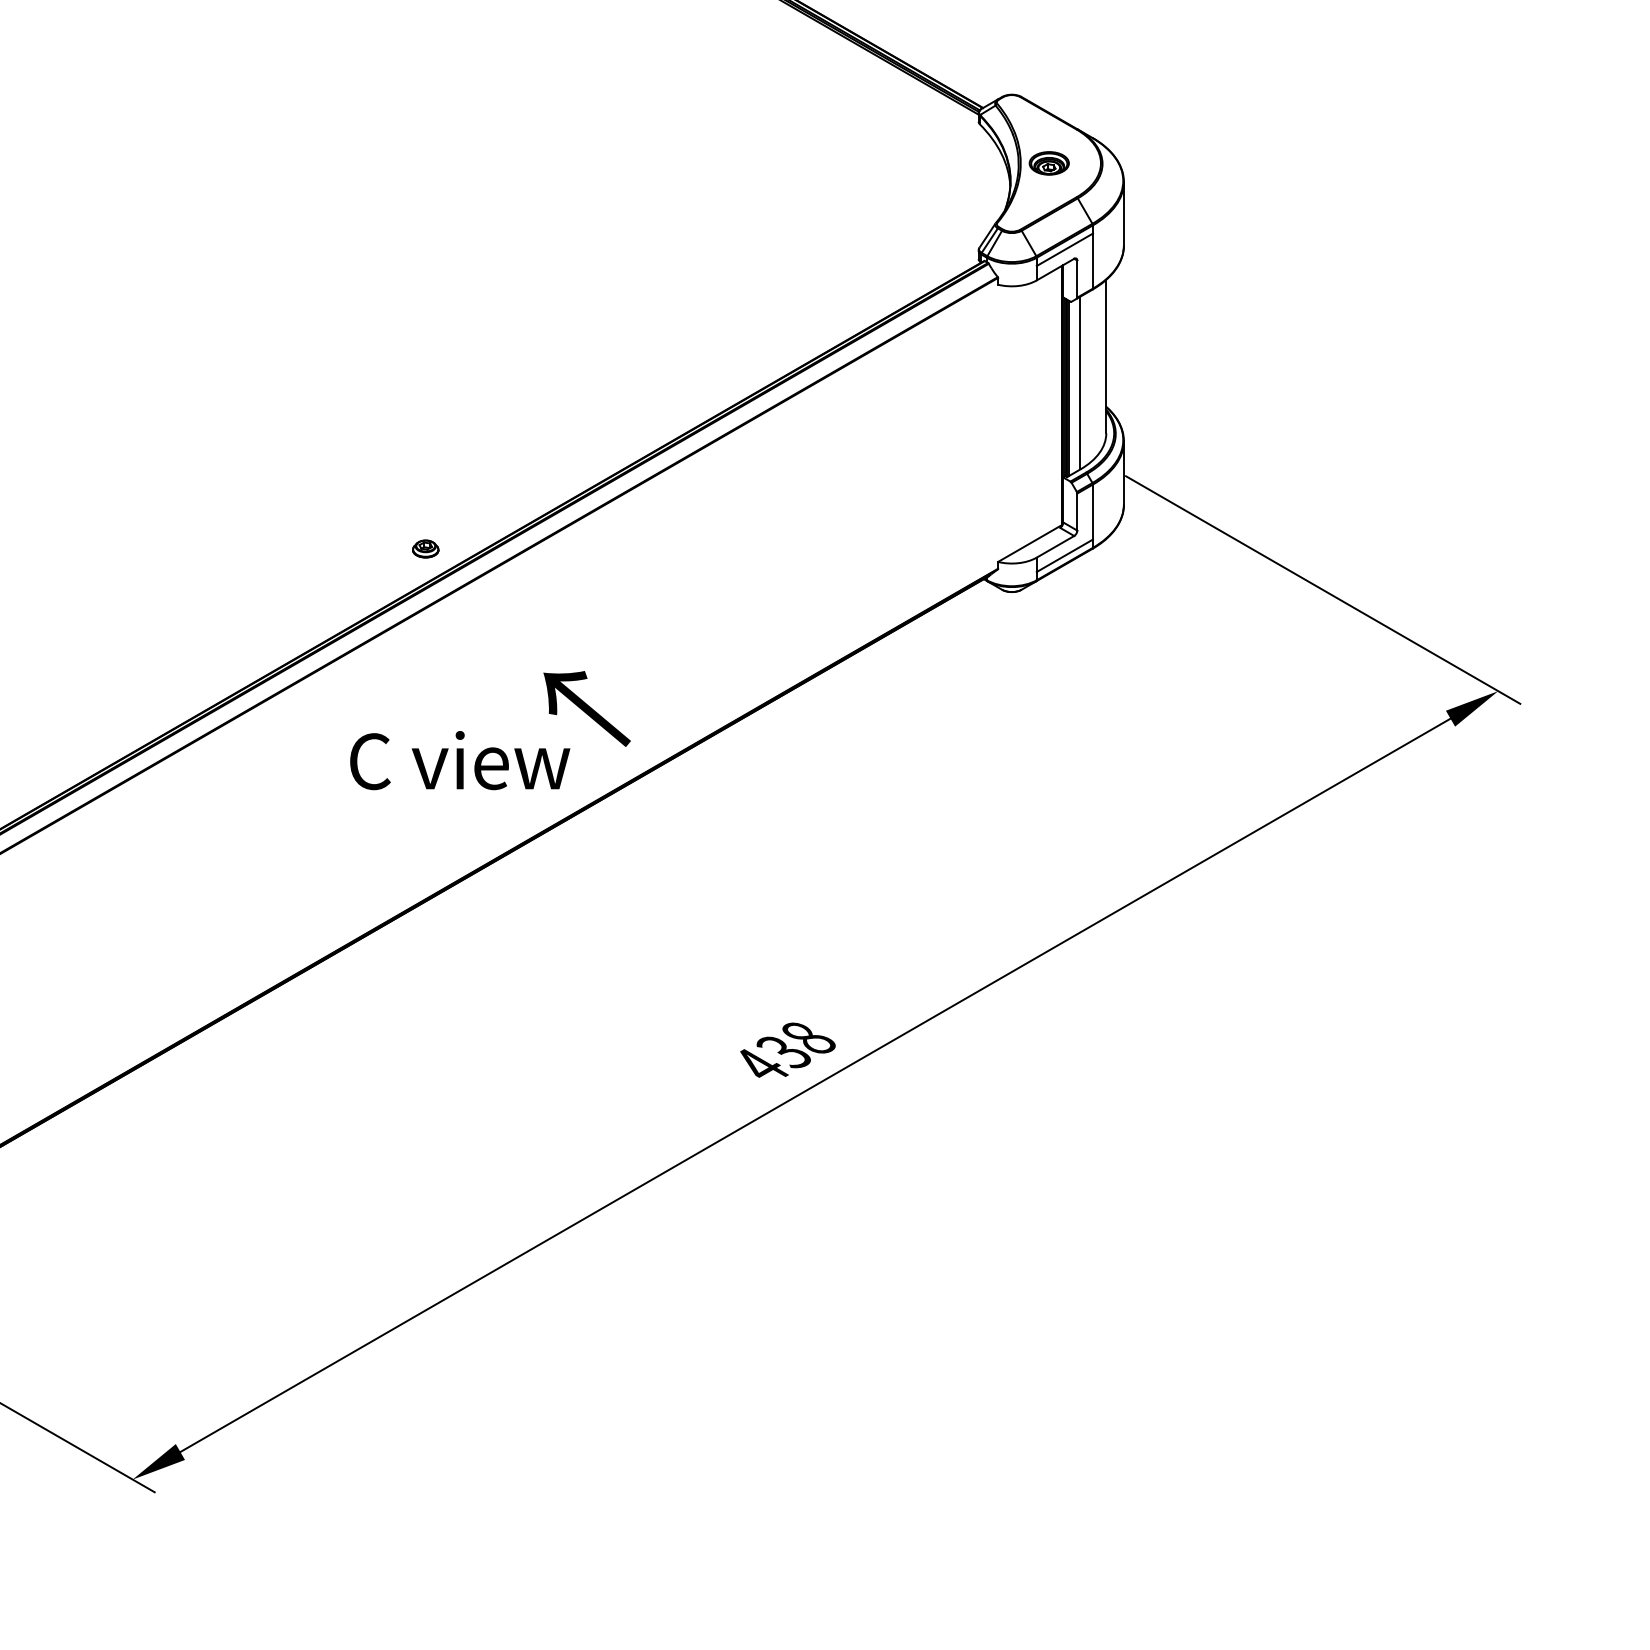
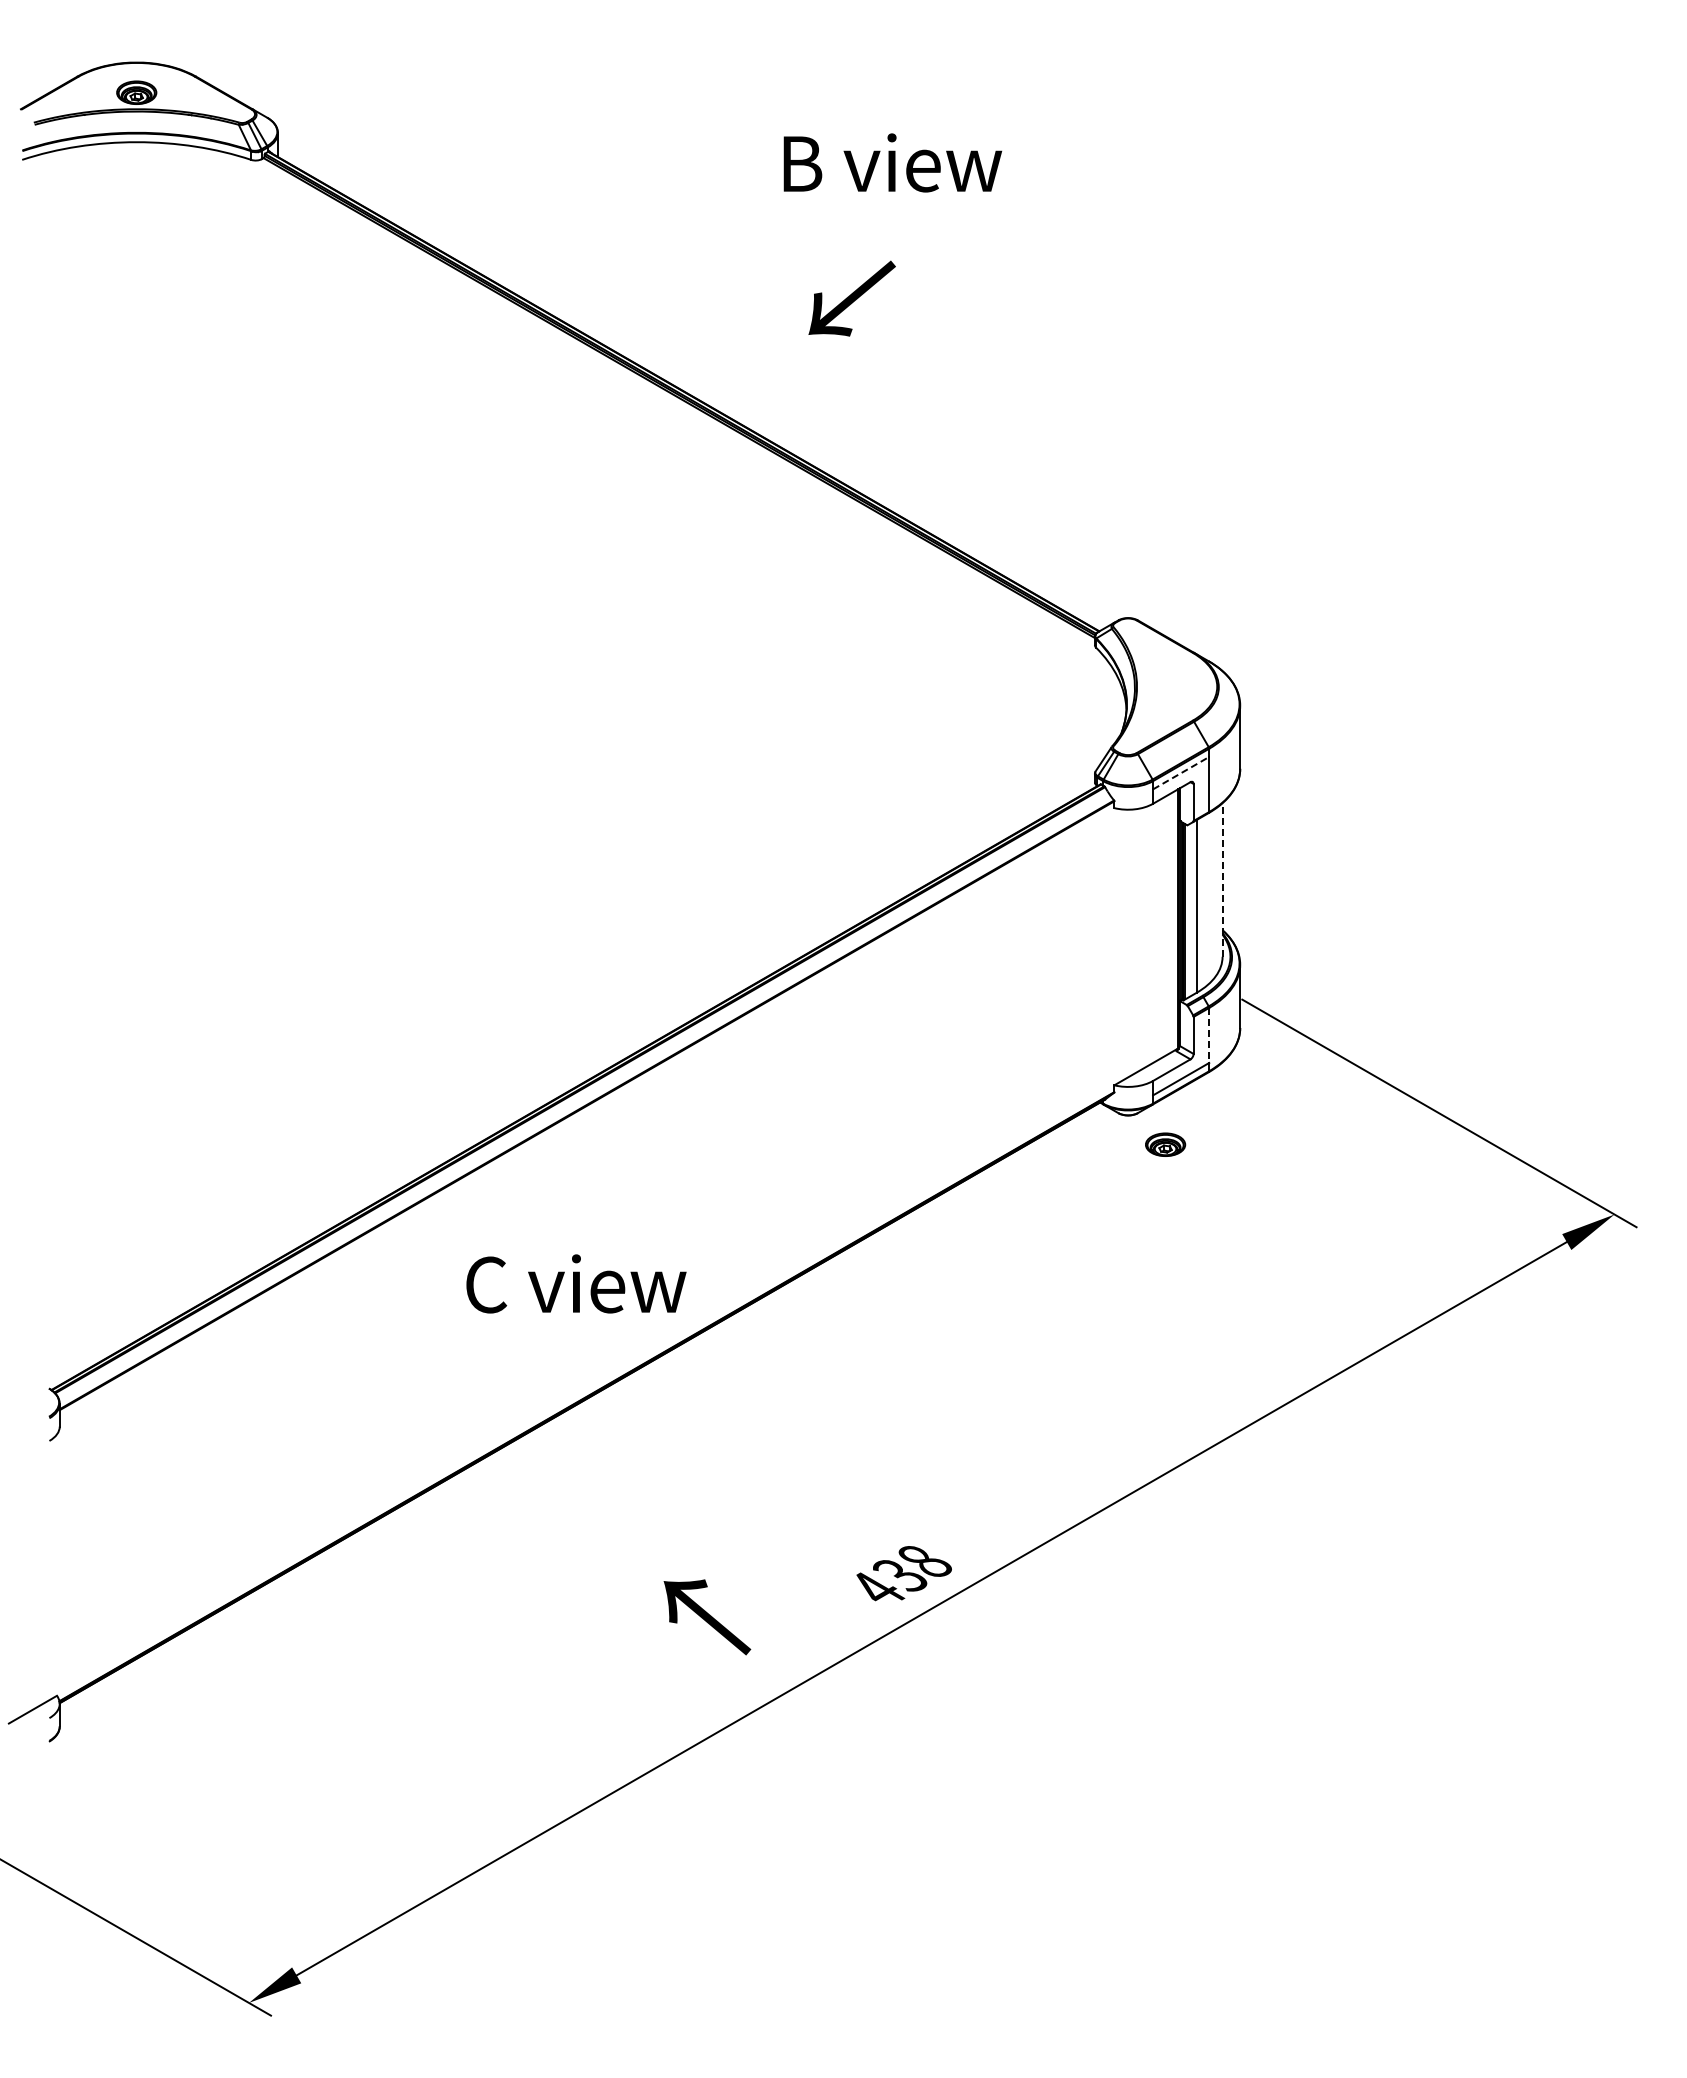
part: (1049, 163) -> (1165, 1144), moved
line: (1065, 249) -> (1181, 772), solid -> dashed
line: (1106, 356) -> (1222, 879), solid -> dashed
line: (1093, 512) -> (1209, 1035), solid -> dashed
part: (425, 548) -> (541, 1071), removed
text: (587, 709) -> (707, 1617), moved

